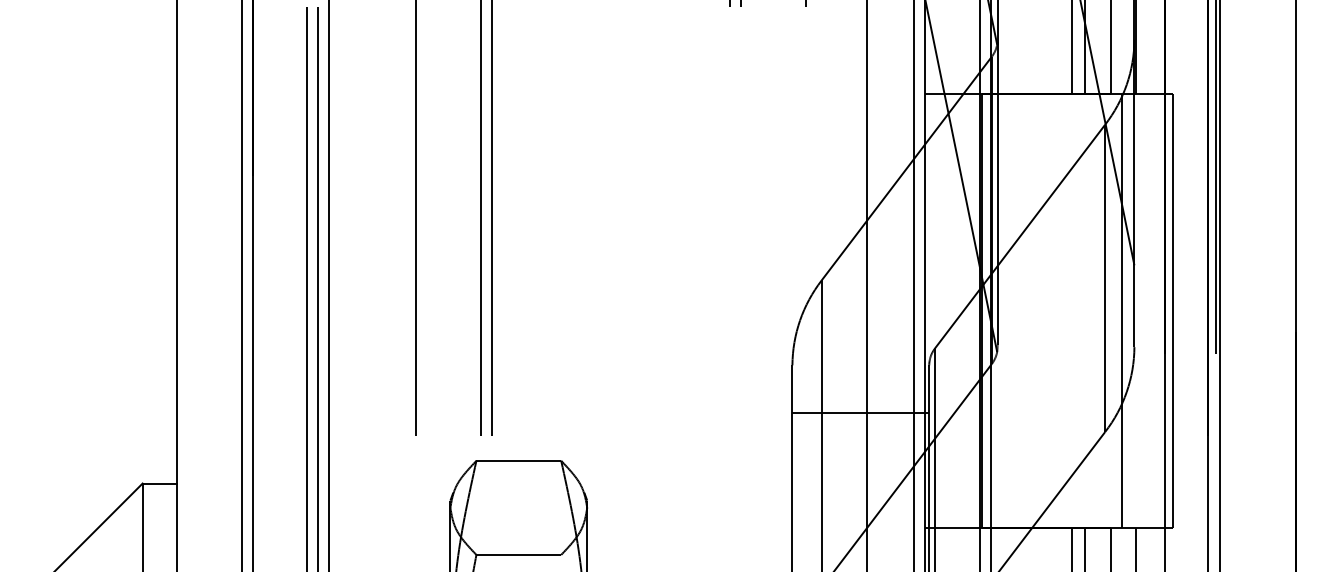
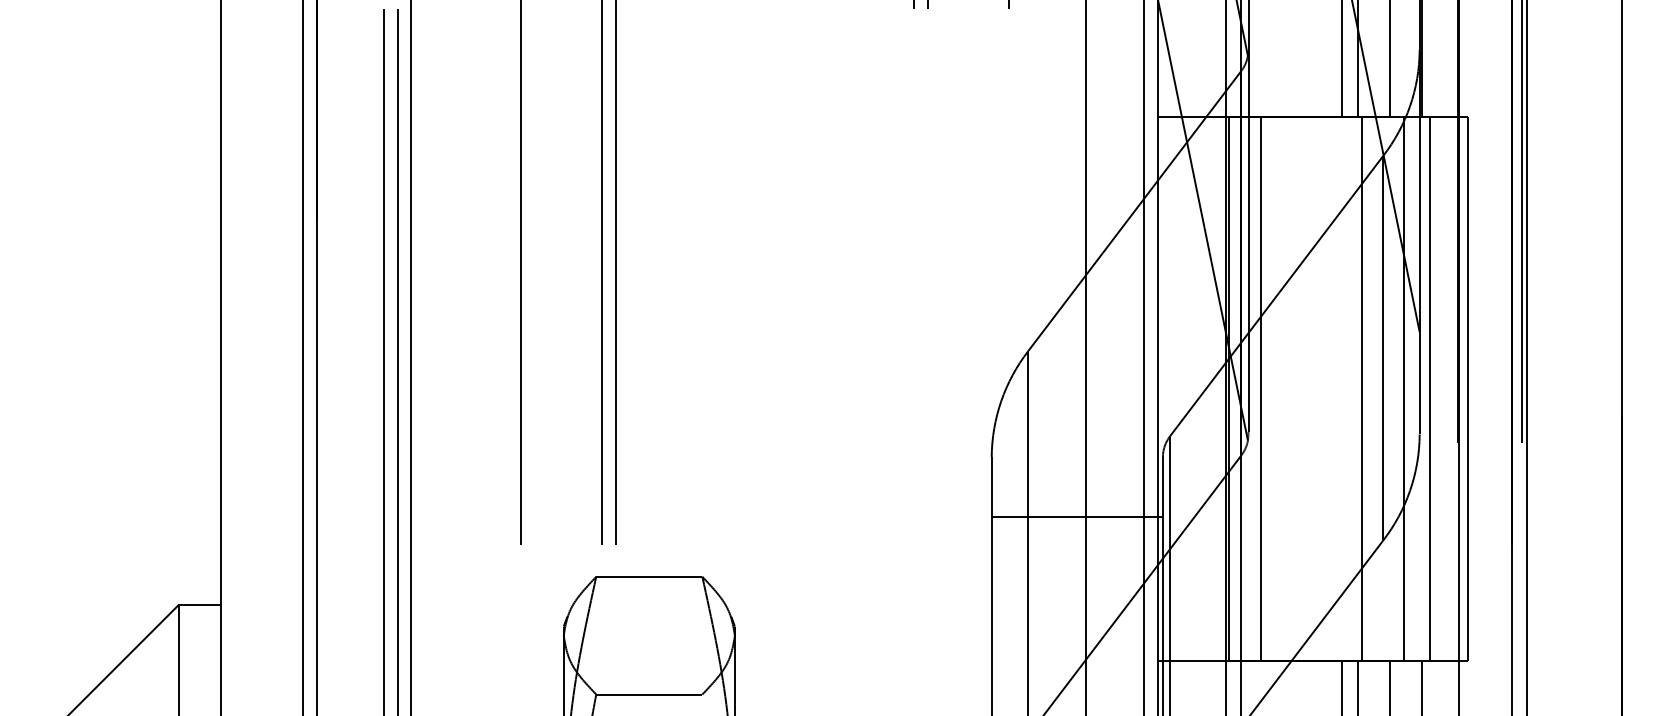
line: (1008, 310) -> (1261, 388), added
line: (1087, 310) -> (1361, 388), added
line: (1142, 310) -> (1429, 388), added

